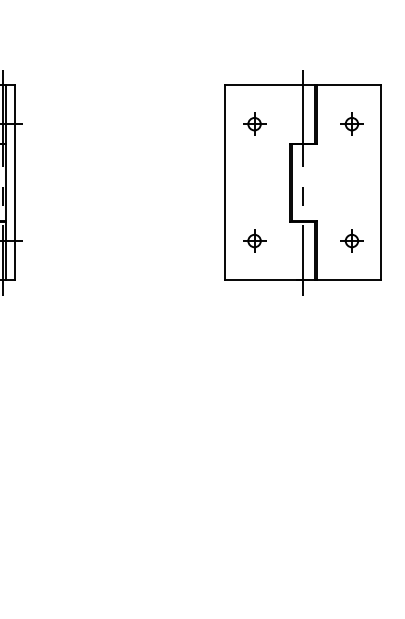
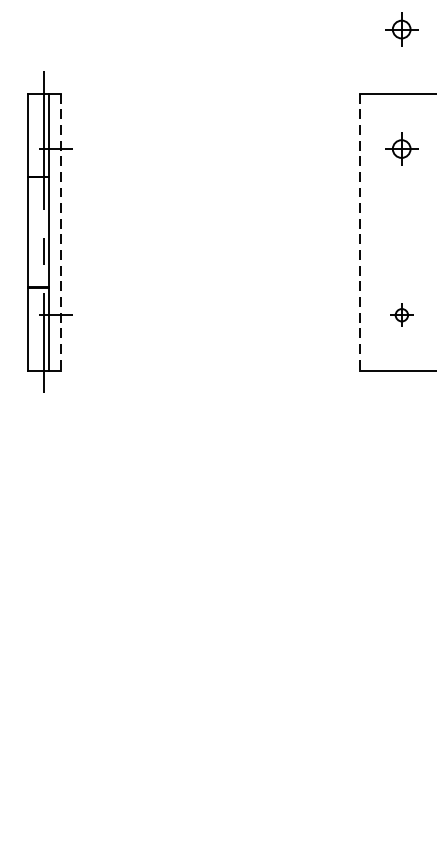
part: (254, 39) -> (401, 28), added
line: (15, 183) -> (61, 233), solid -> dashed
line: (225, 183) -> (360, 233), solid -> dashed
part: (254, 240) -> (401, 314), size x0.7

